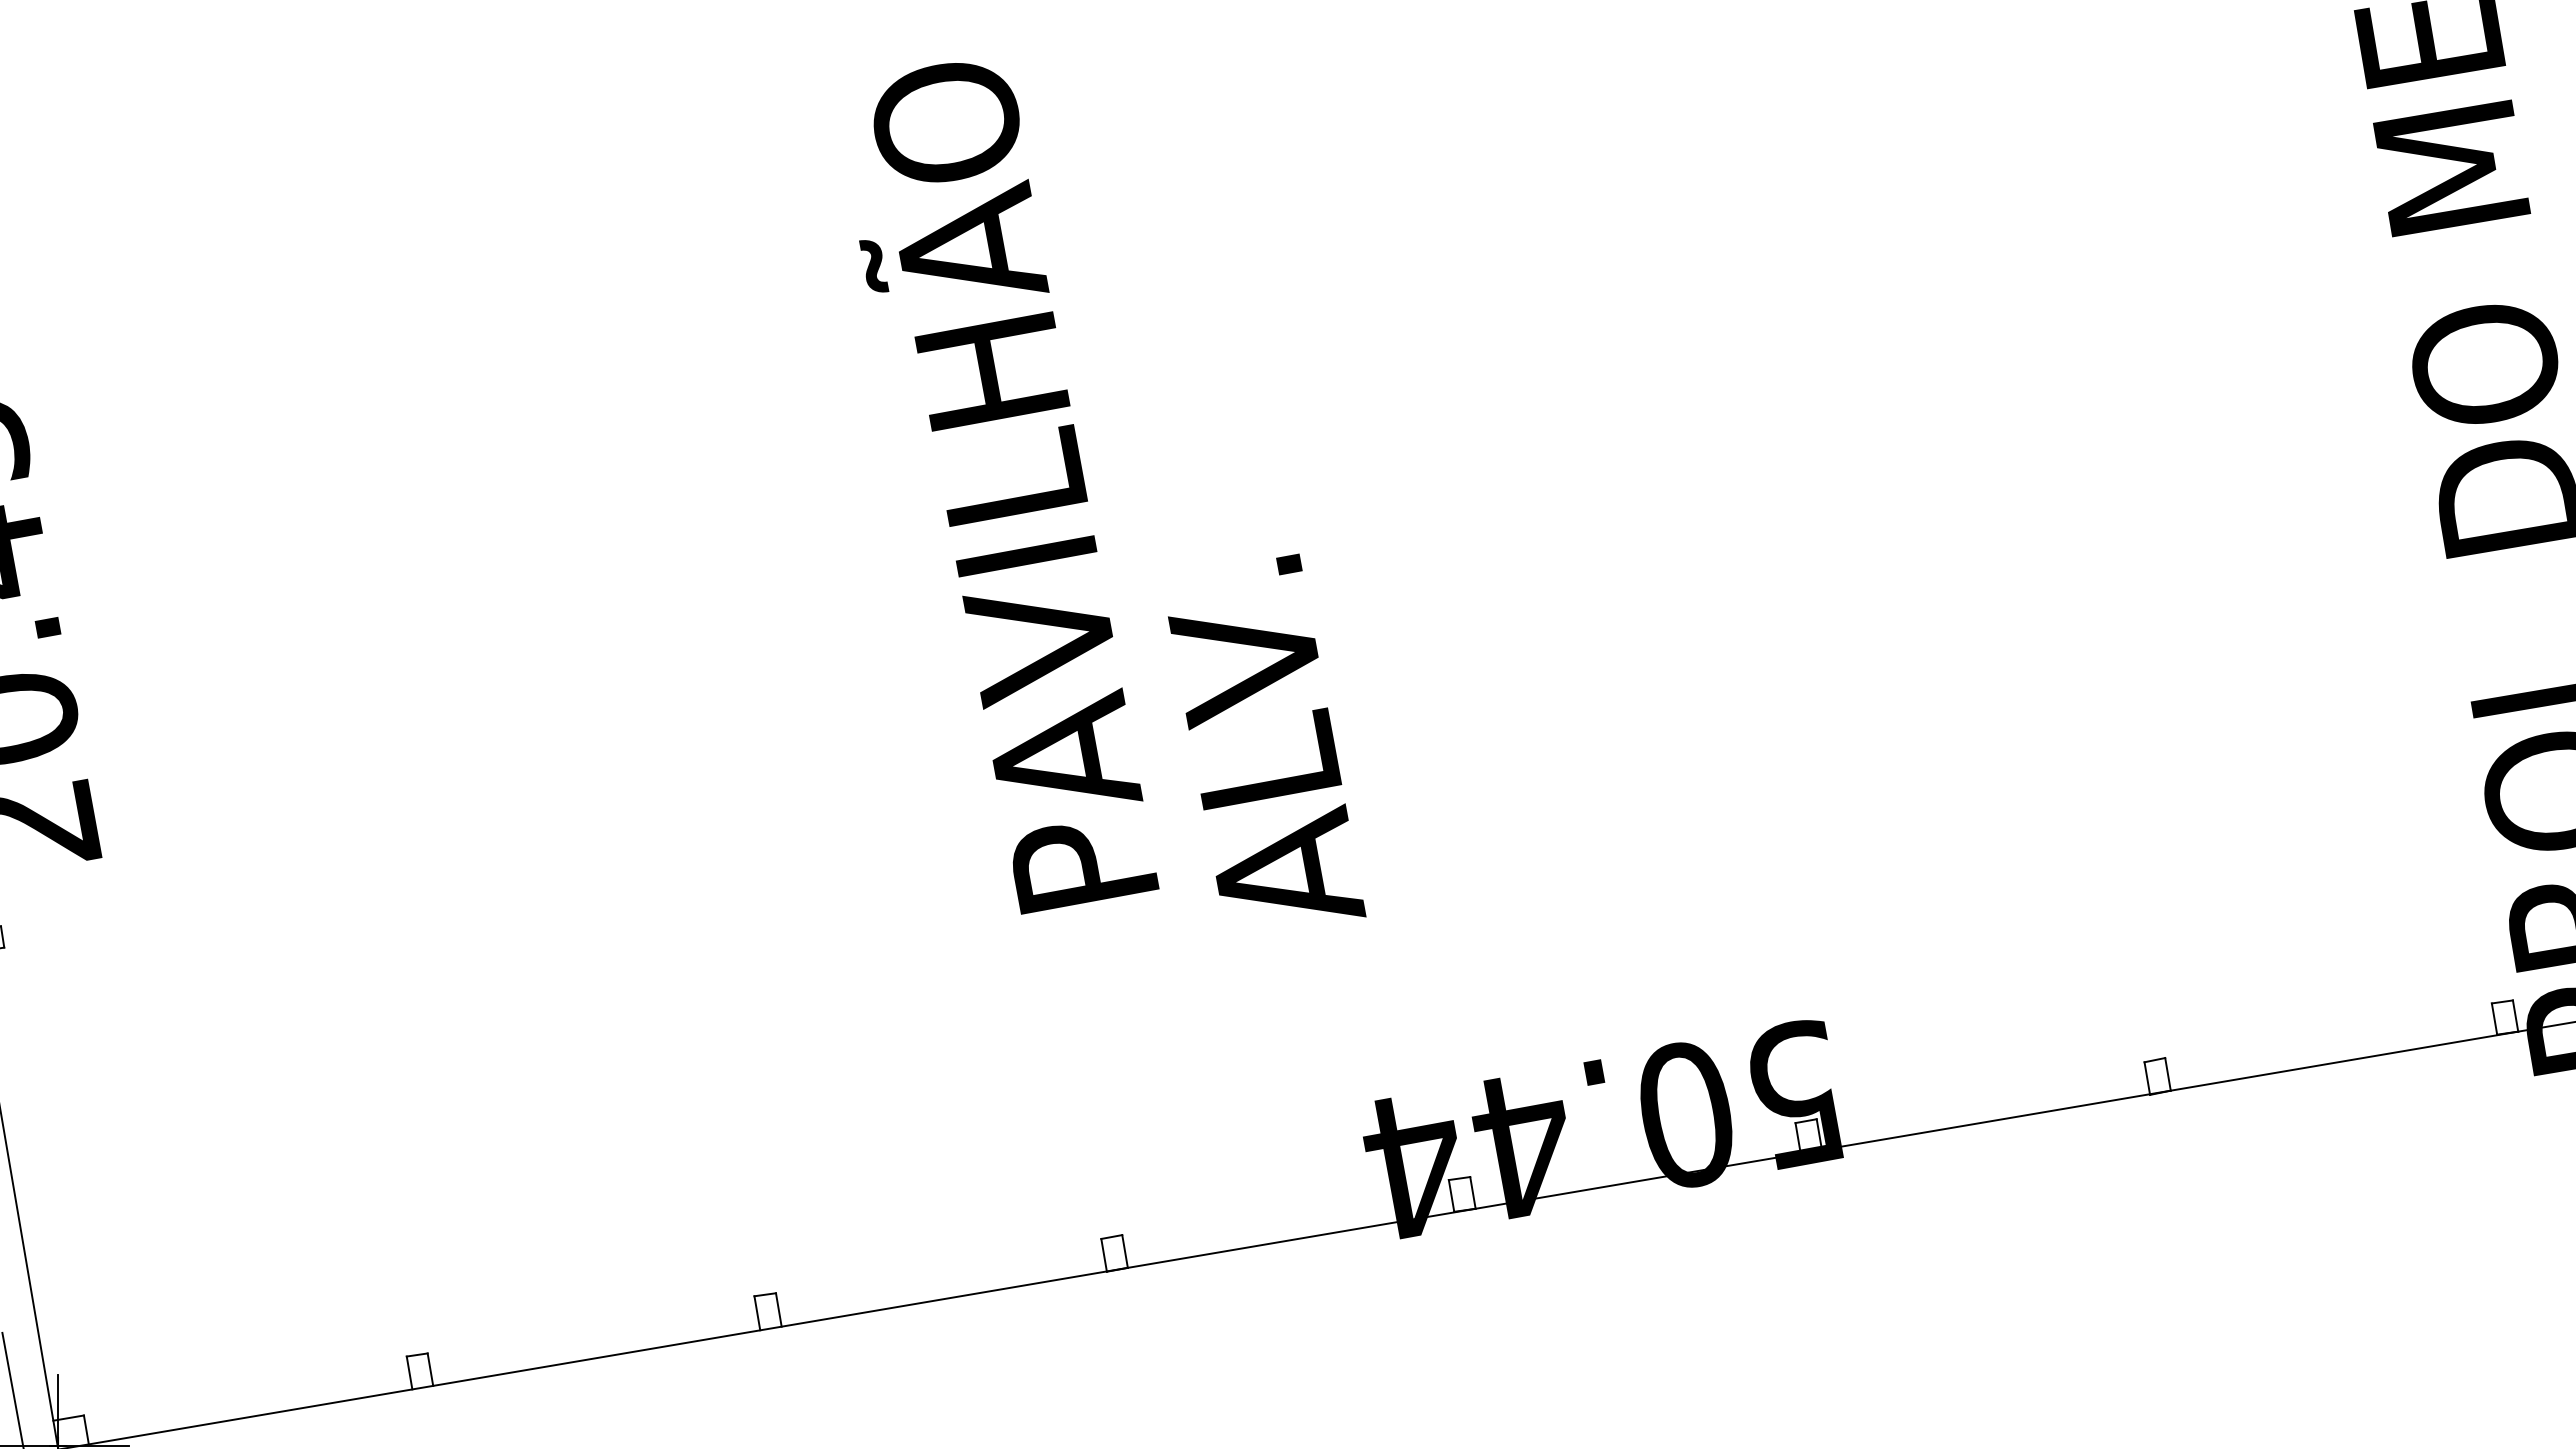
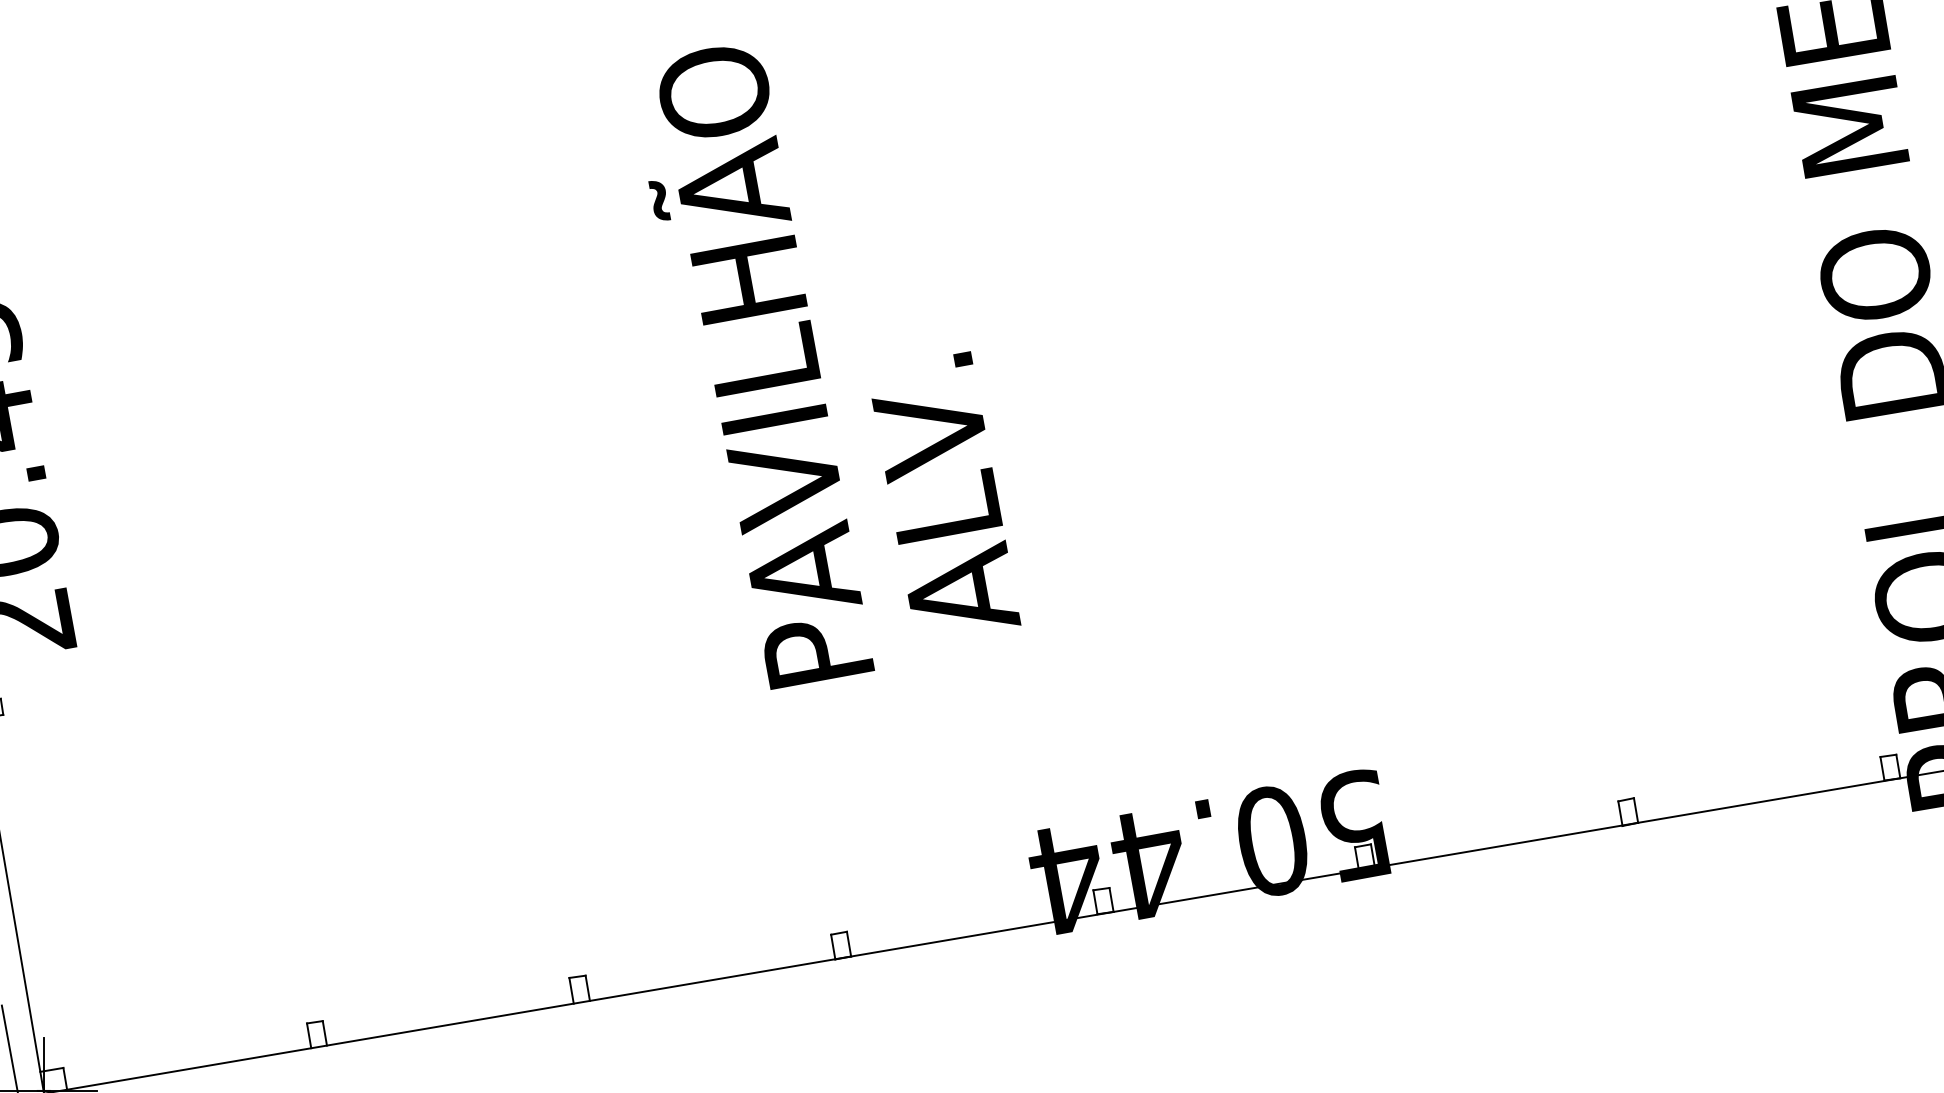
text: (1267, 735) -> (946, 488), moved

